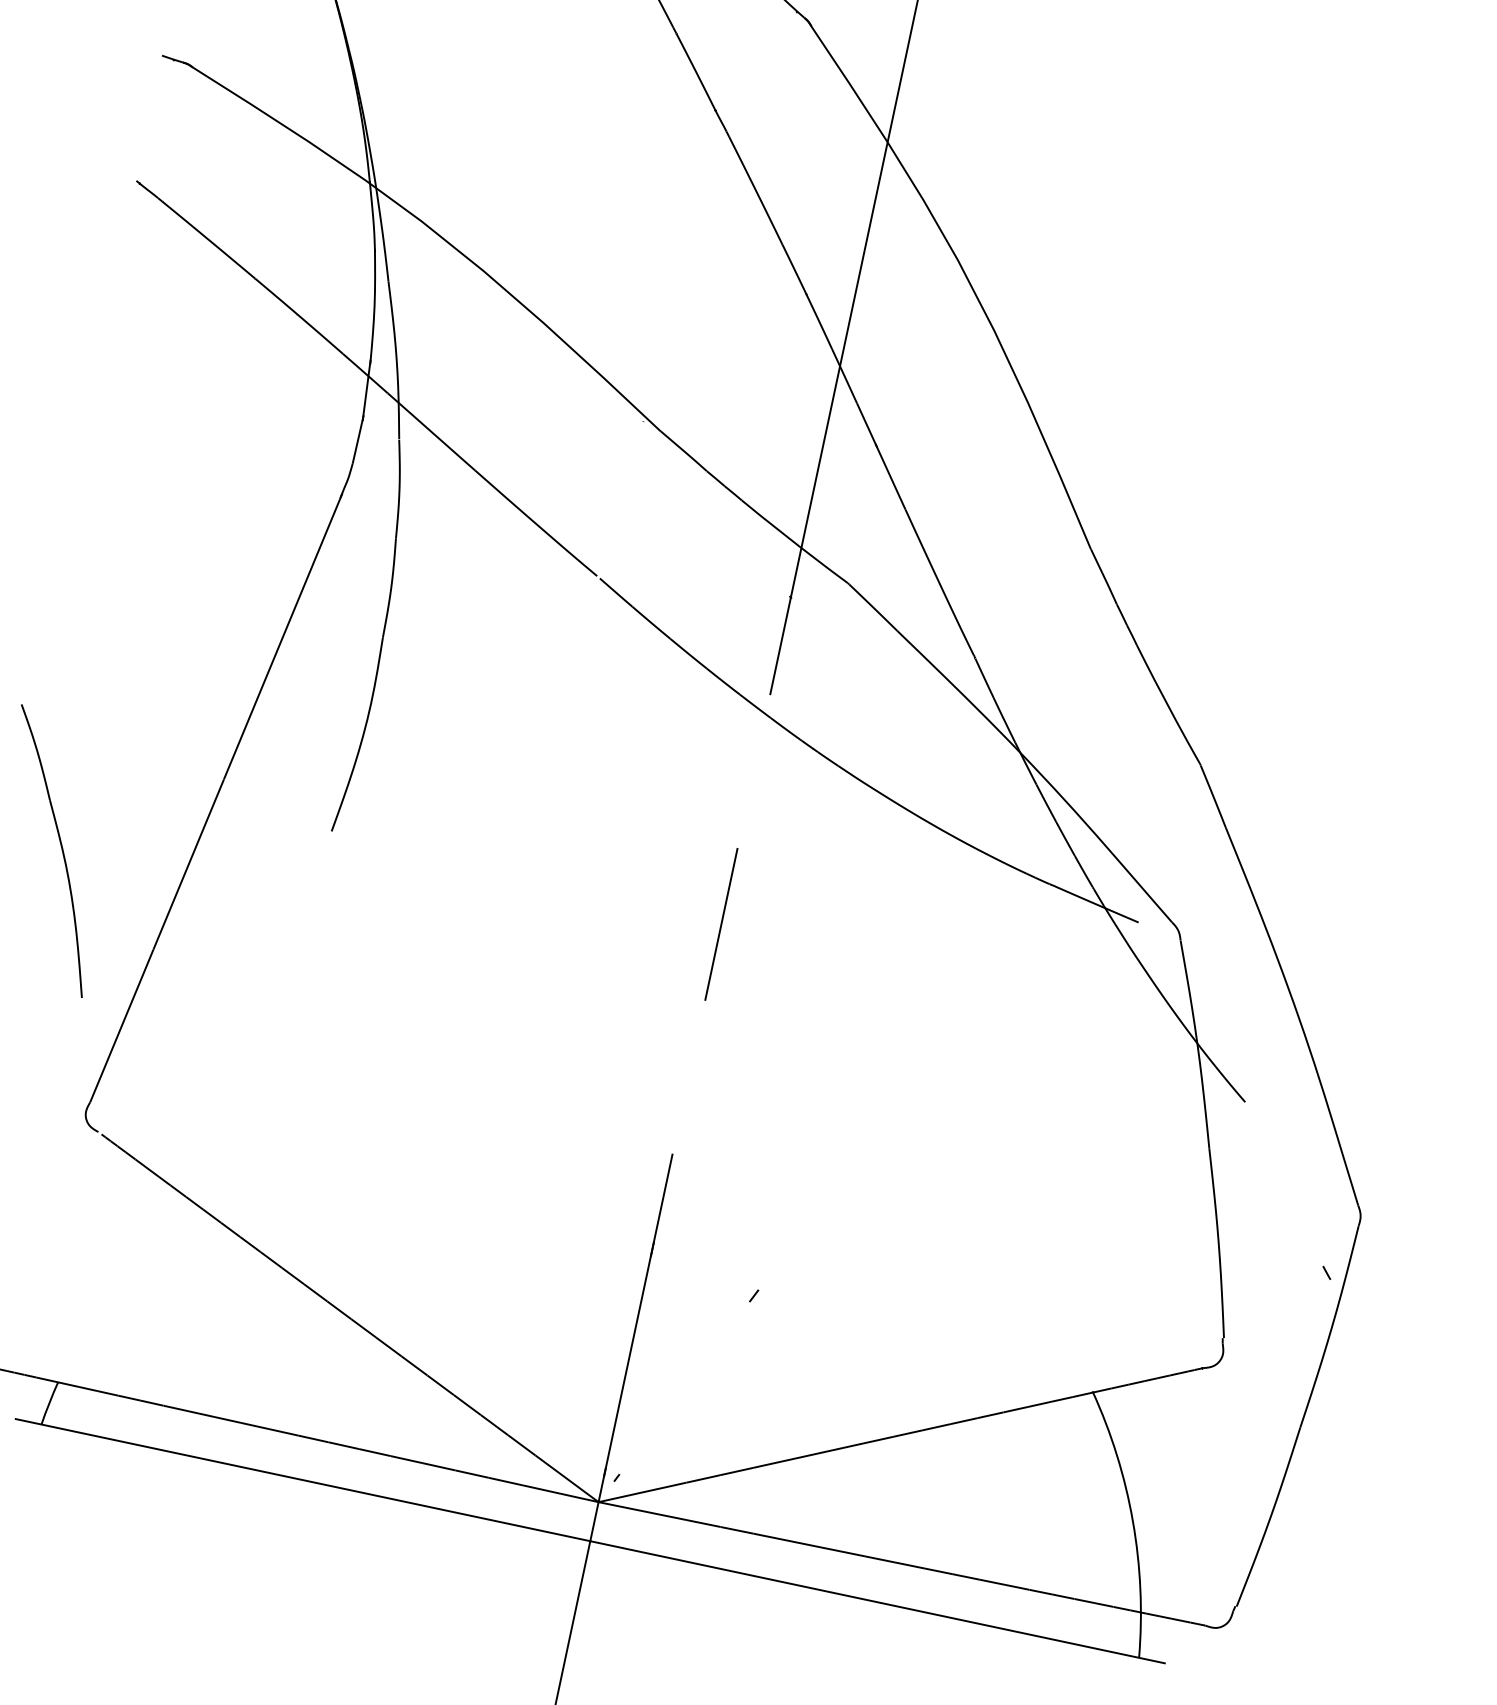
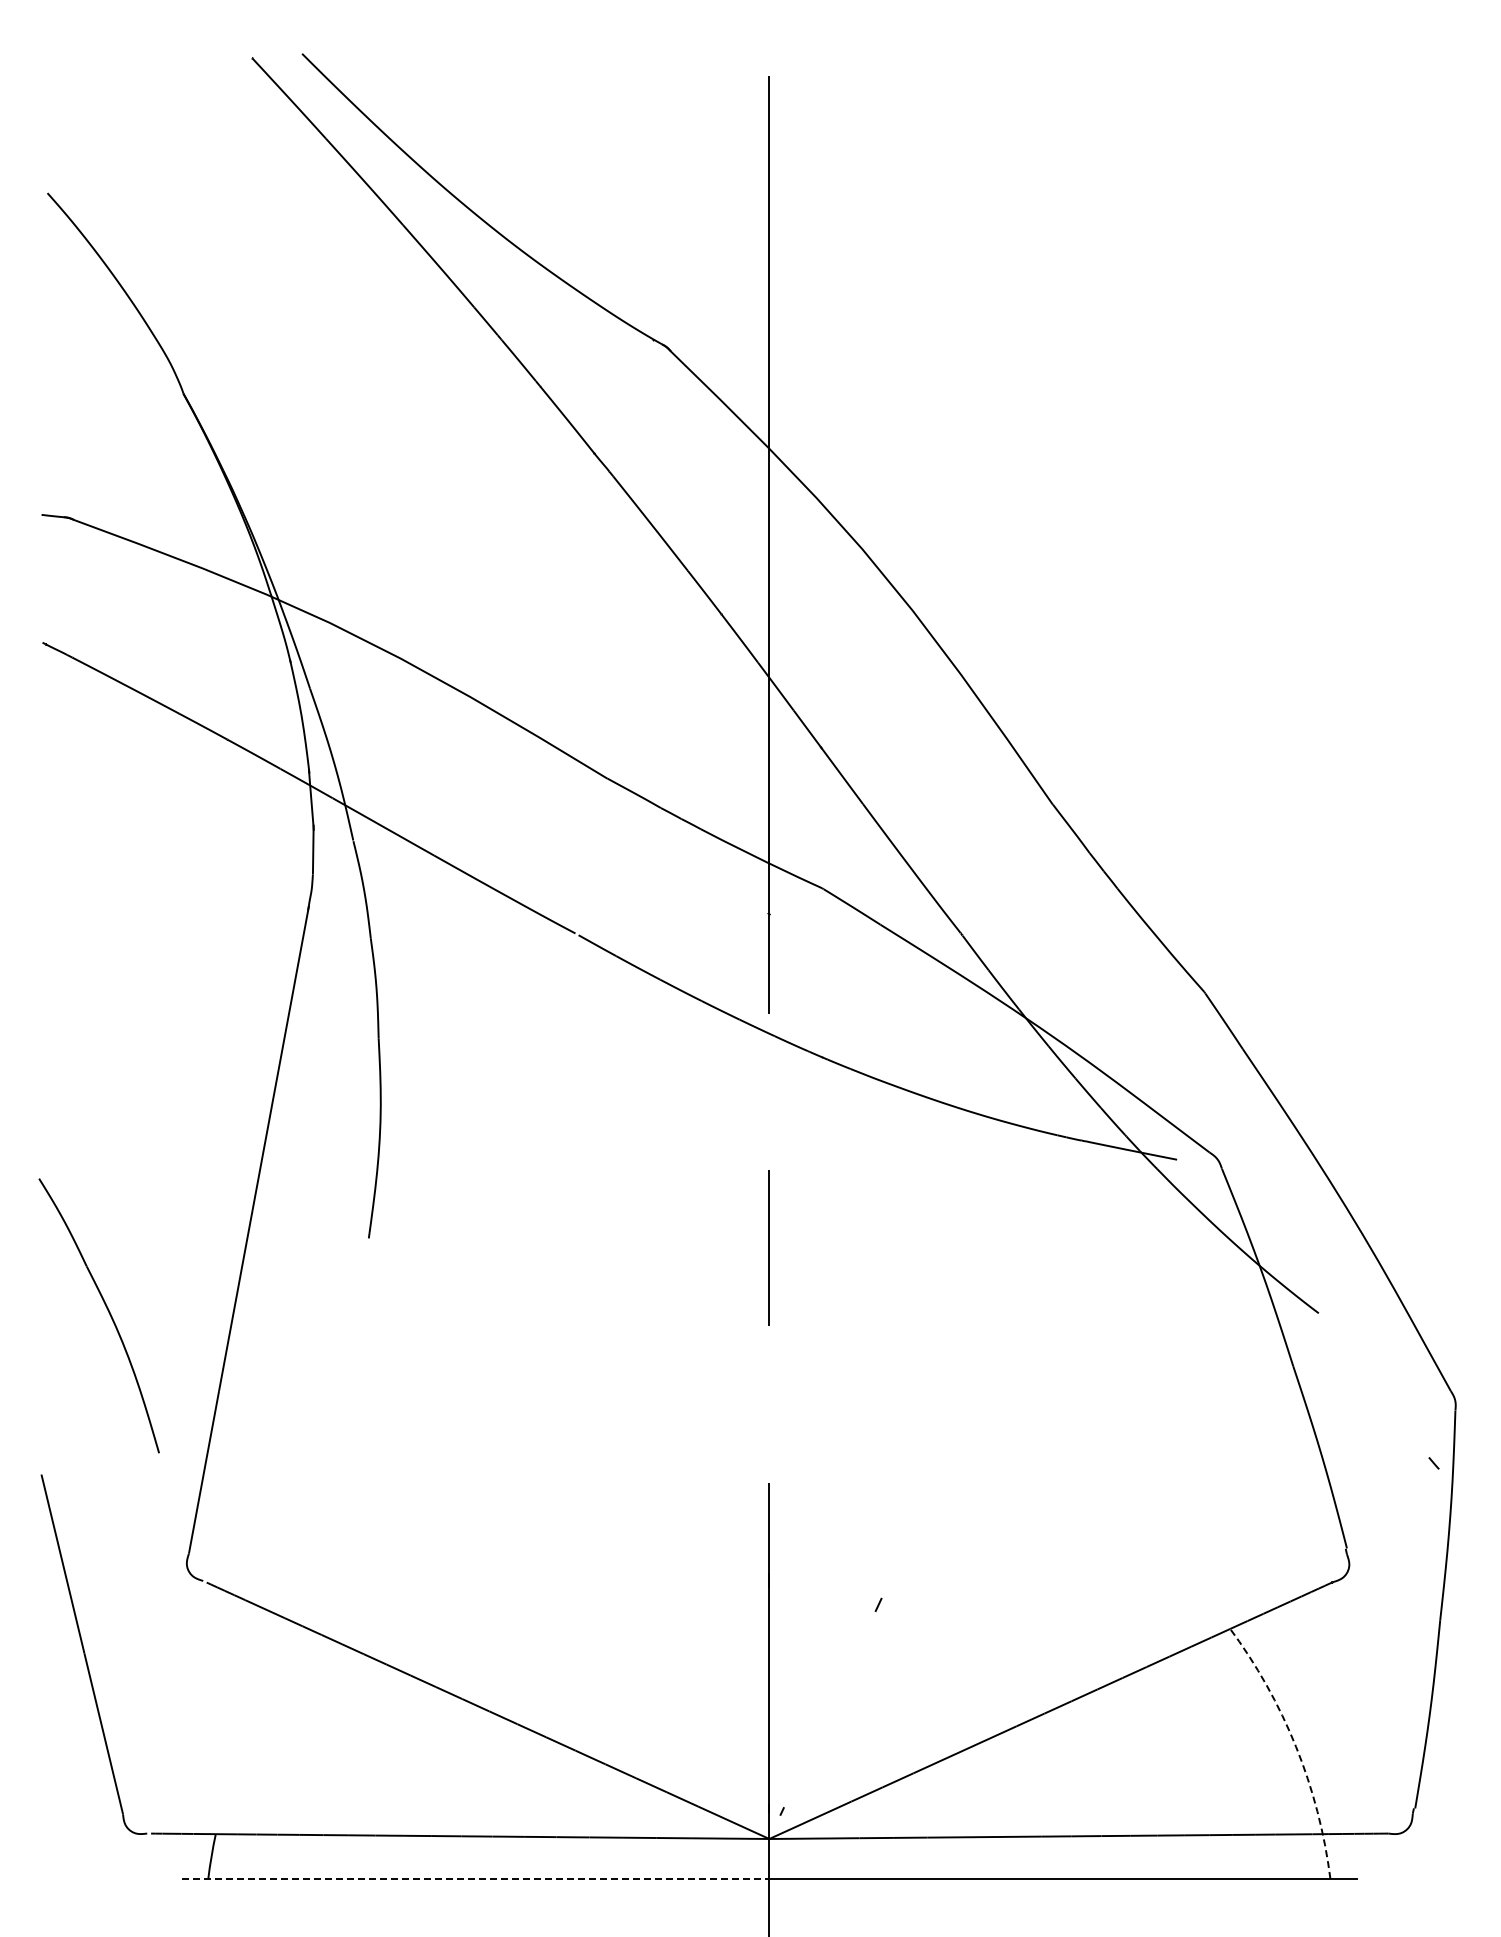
line: (302, 1479) -> (475, 1878), solid -> dashed
arc: (1133, 1521) -> (1296, 1746), solid -> dashed

